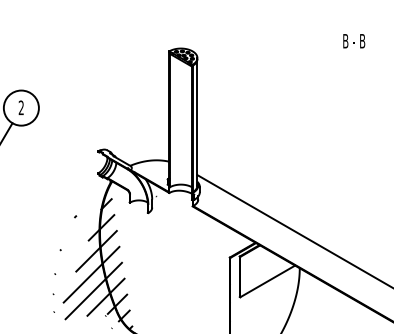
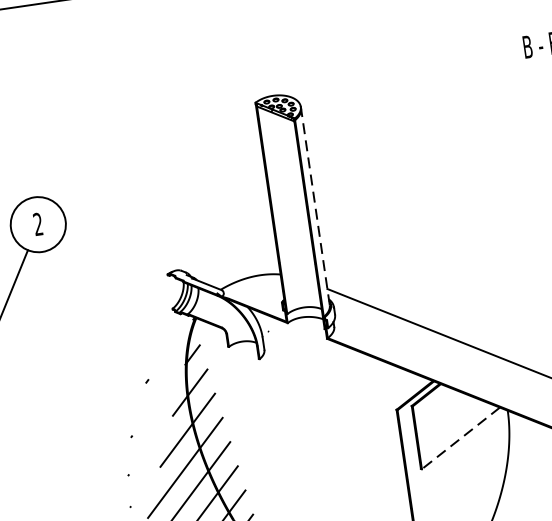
line: (197, 121) -> (315, 205), solid -> dashed
line: (267, 281) -> (460, 438), solid -> dashed

